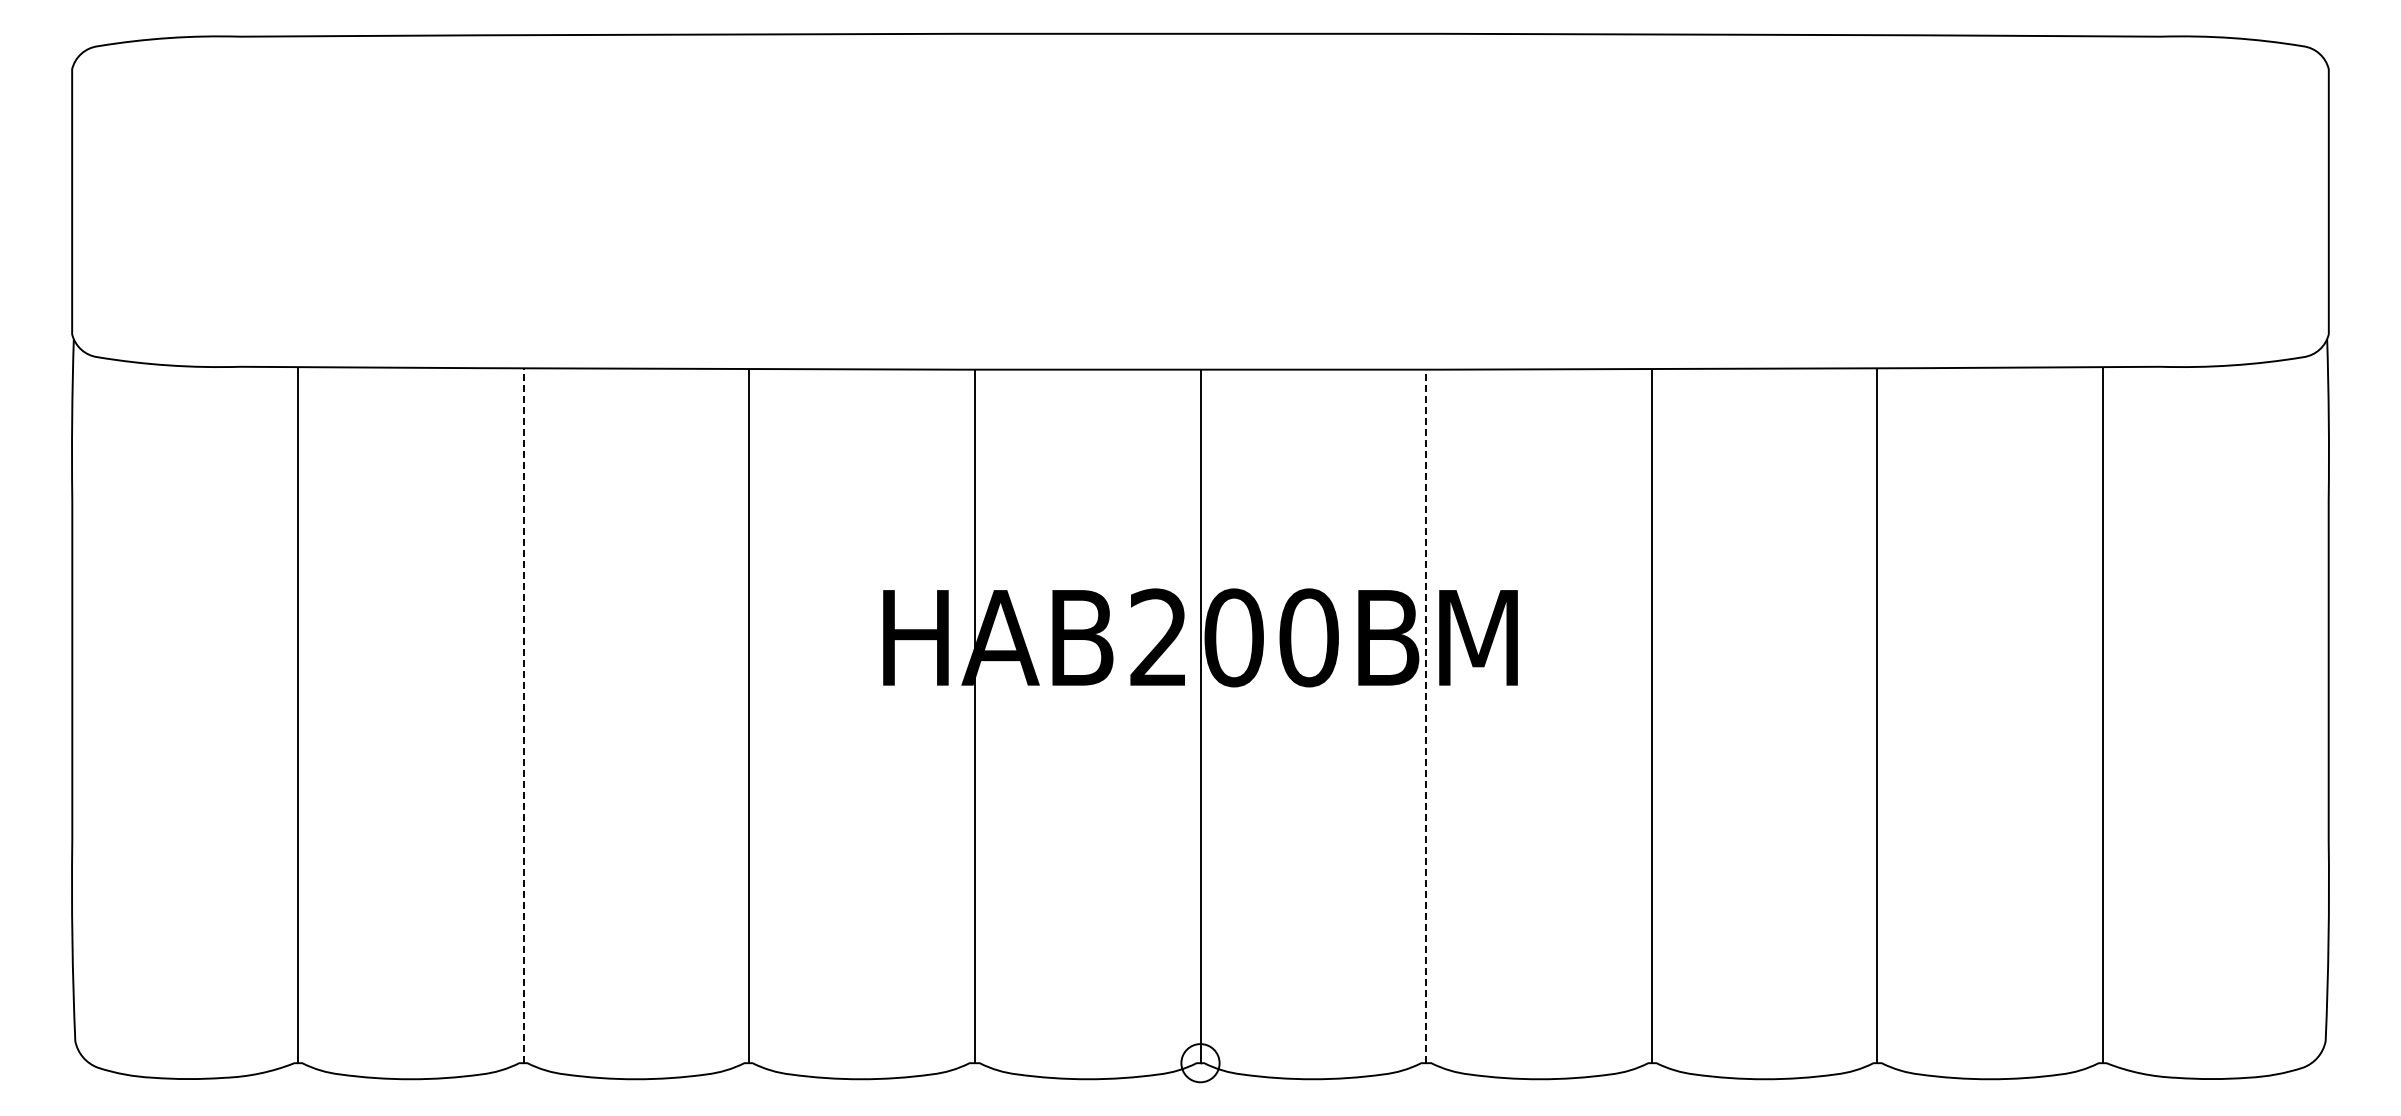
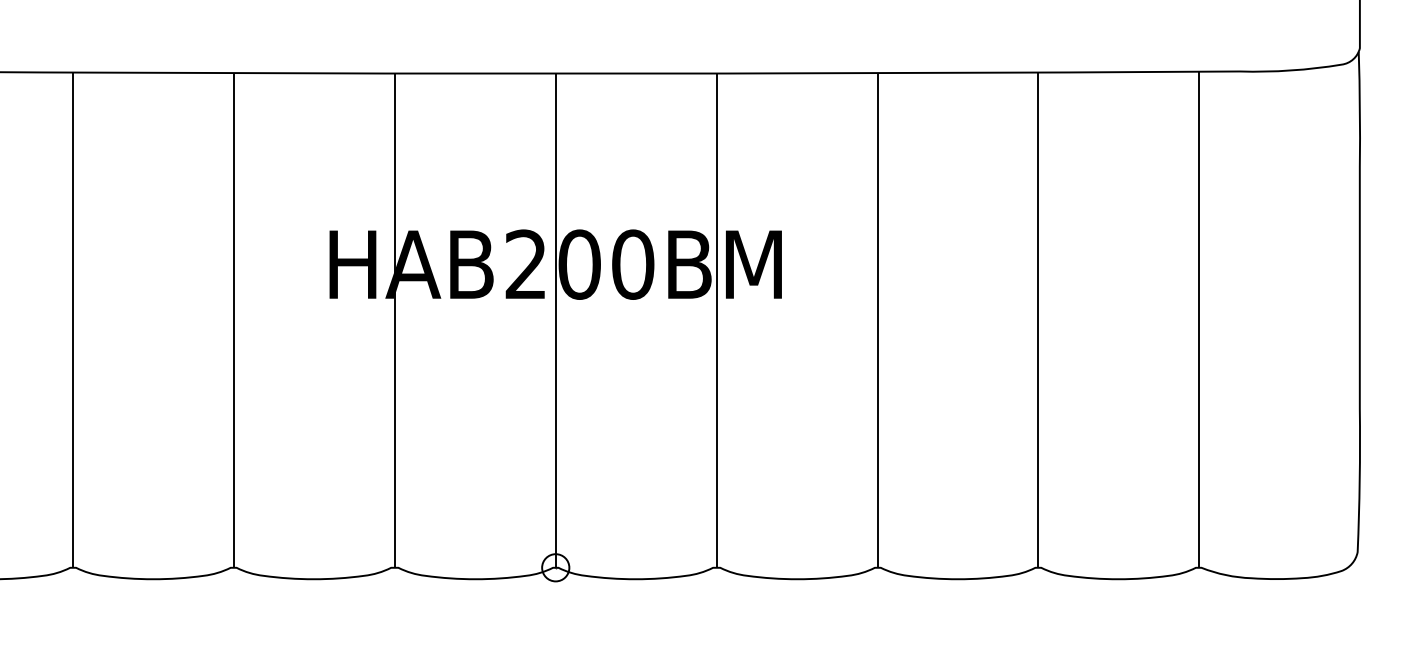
line: (523, 714) -> (73, 319), dashed -> solid
line: (1426, 715) -> (716, 320), dashed -> solid

